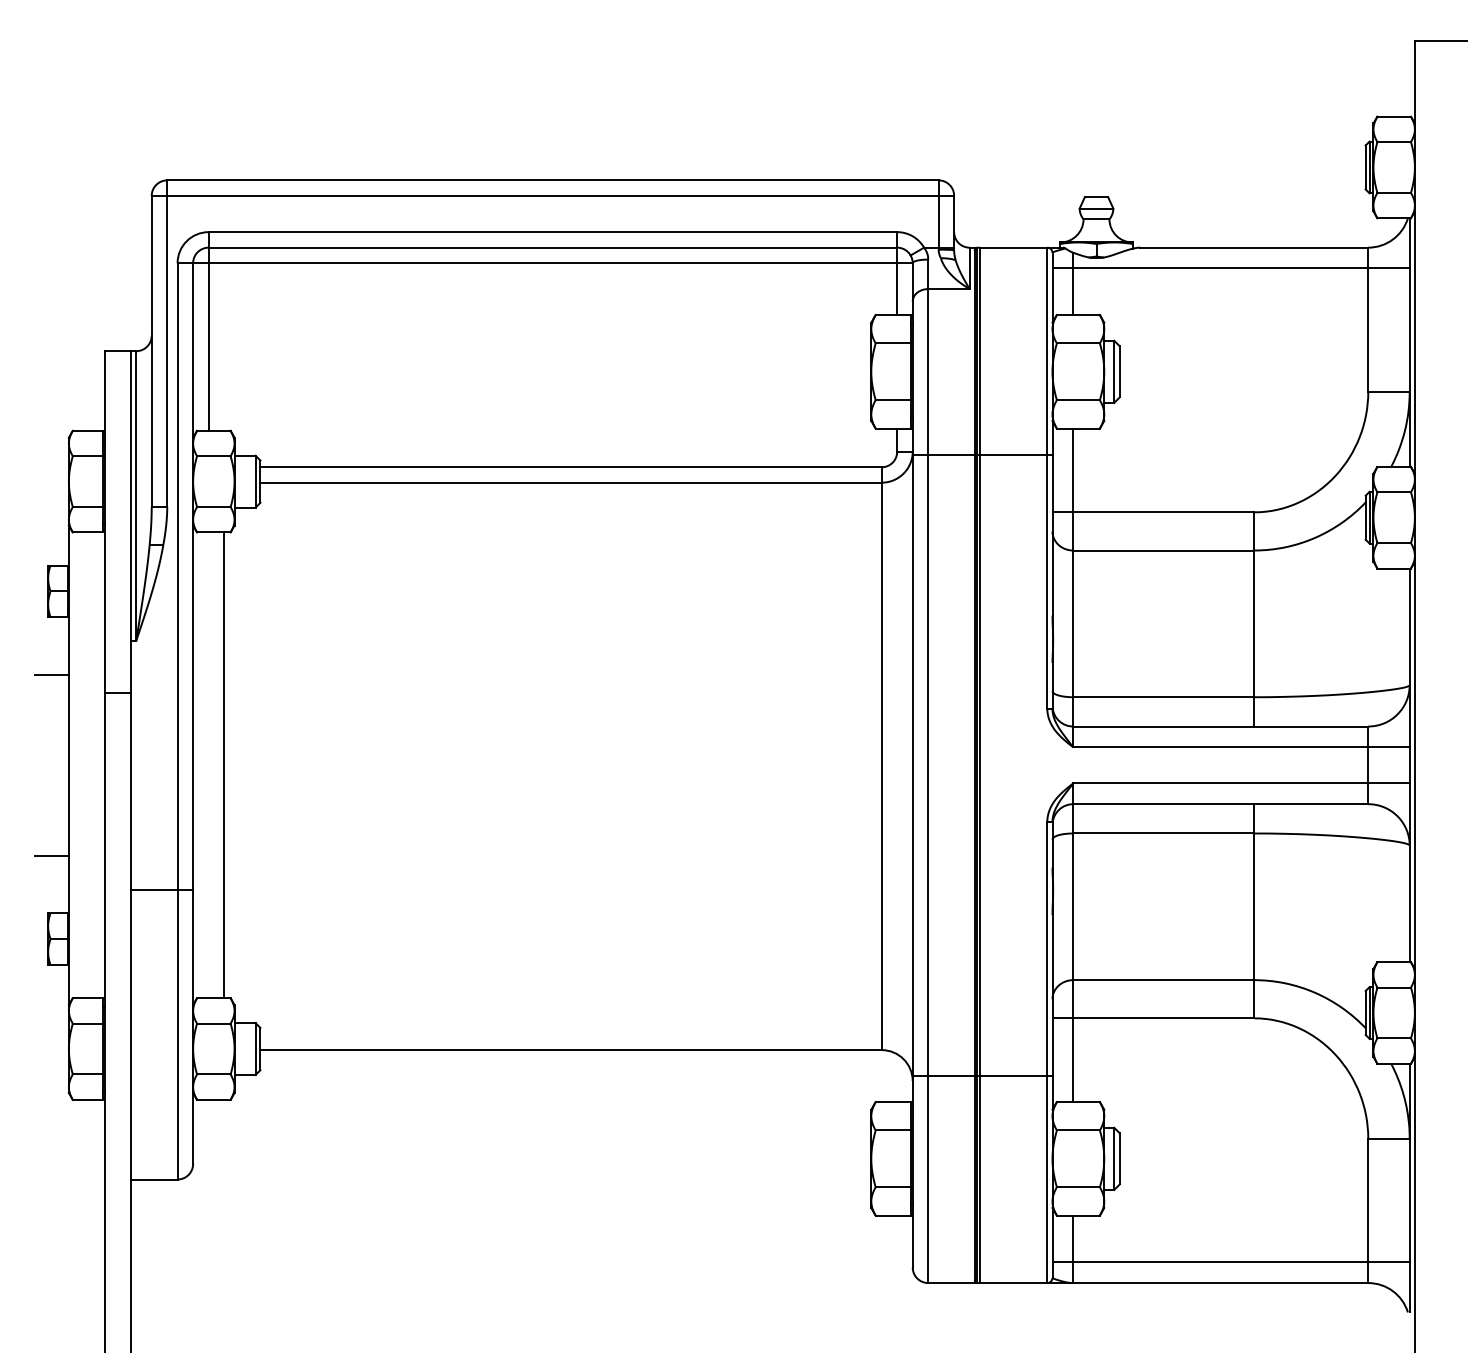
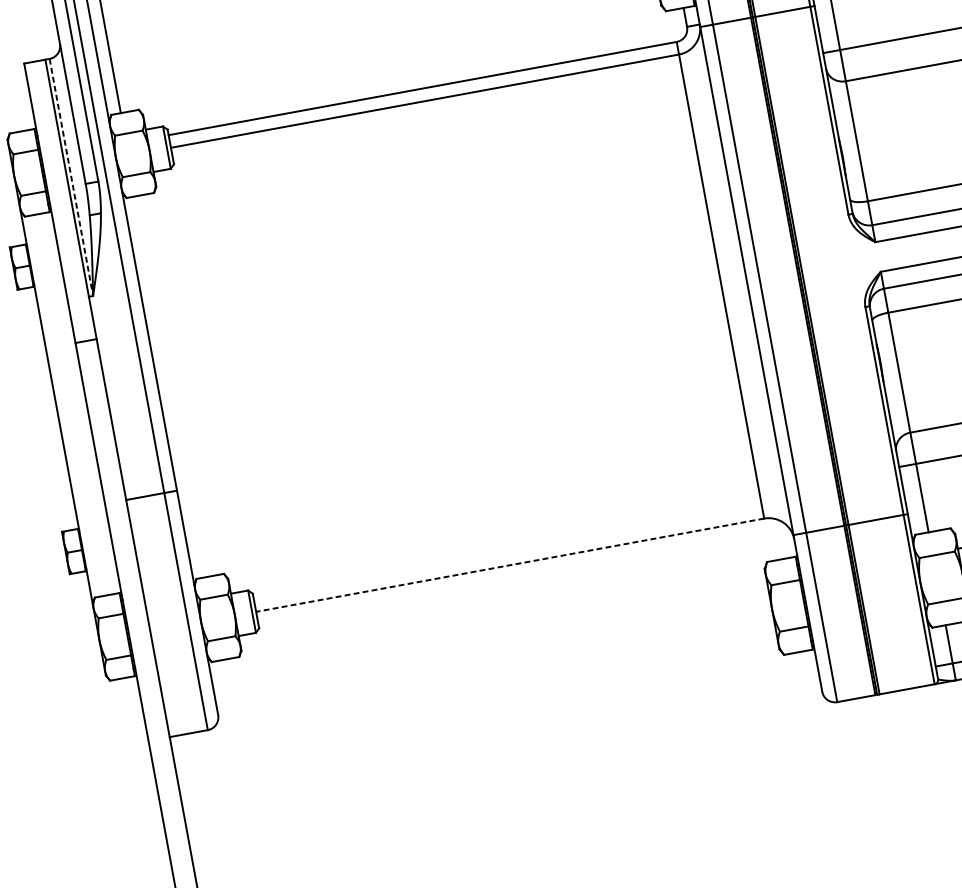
line: (136, 496) -> (71, 177), solid -> dashed
line: (51, 674) -> (28, 336), removed
line: (224, 765) -> (184, 384), removed
line: (51, 855) -> (56, 484), removed
line: (571, 1050) -> (510, 565), solid -> dashed

